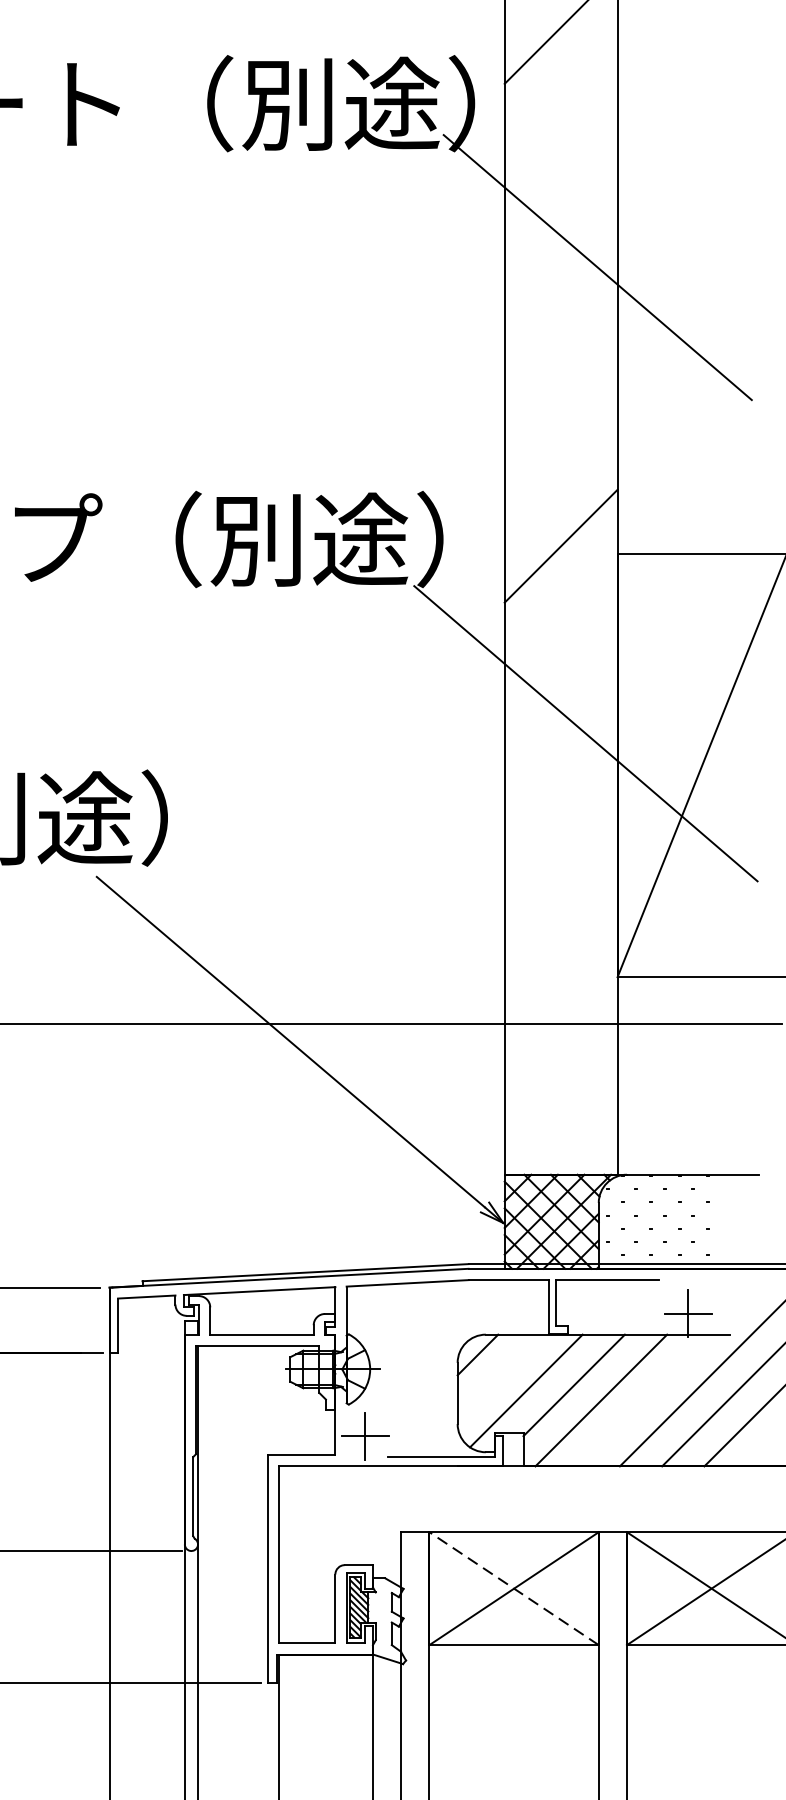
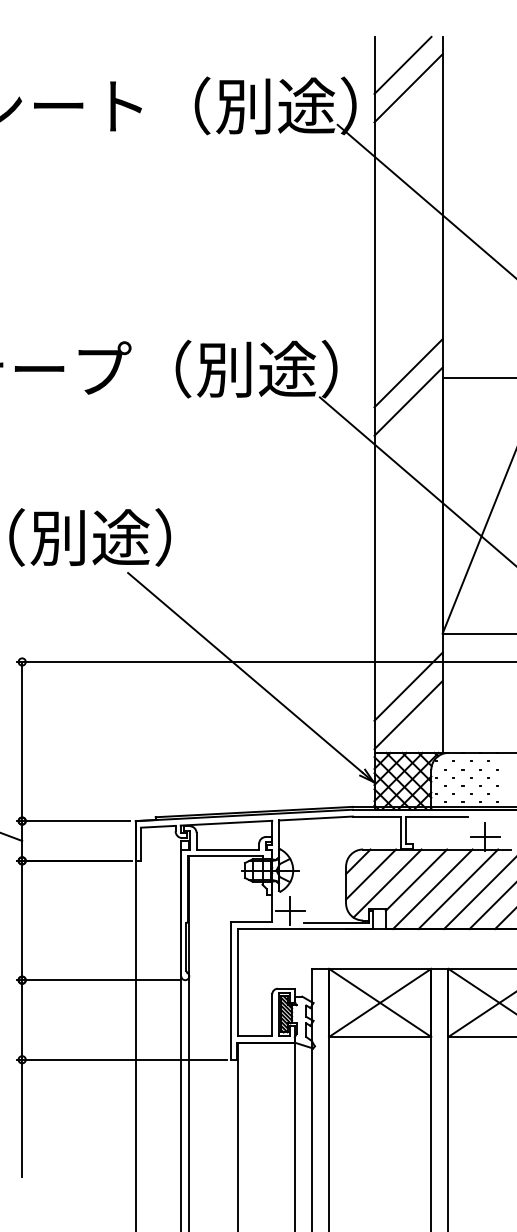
line: (560, 74) -> (408, 88), added
line: (560, 592) -> (408, 401), added
line: (560, 1064) -> (408, 686), added
line: (560, 1112) -> (408, 715), added
line: (499, 1376) -> (371, 874), added
line: (643, 1400) -> (458, 889), added
line: (512, 1587) -> (379, 1002), dashed -> solid

